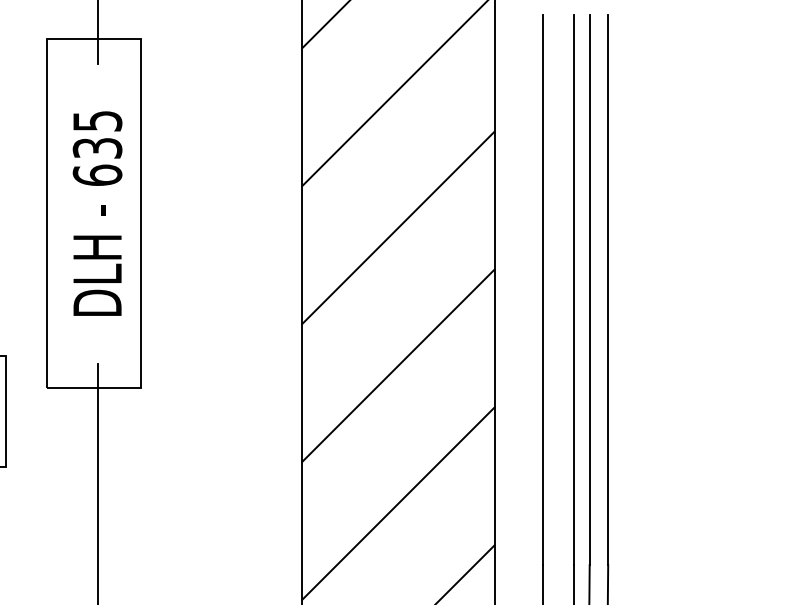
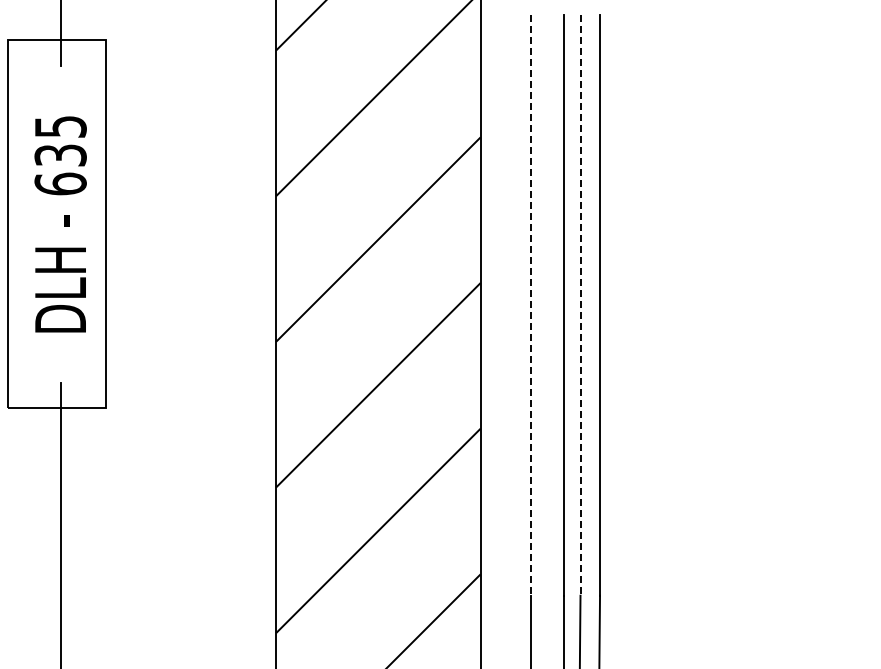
line: (543, 290) -> (531, 305), solid -> dashed
line: (589, 290) -> (580, 305), solid -> dashed

